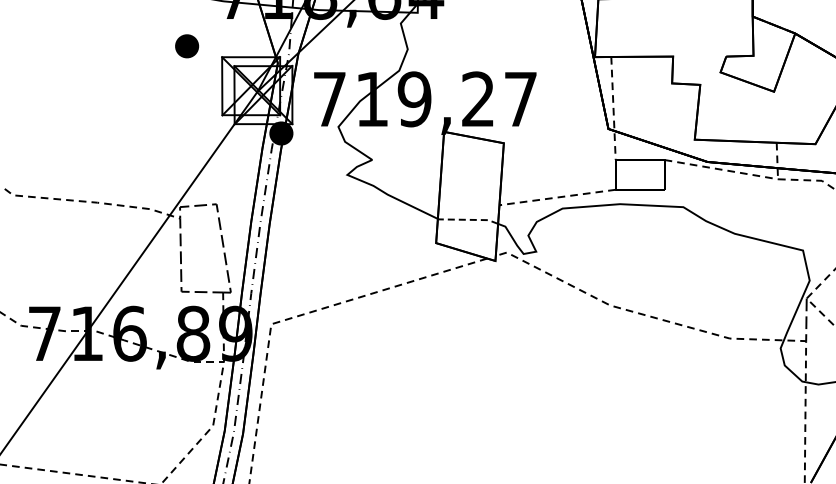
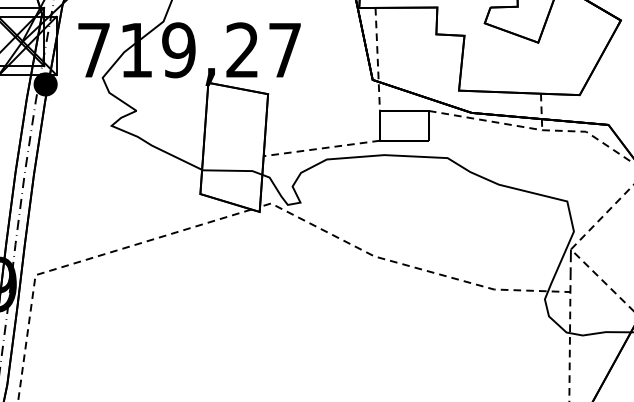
line: (467, 219) -> (231, 170), dashed -> solid

